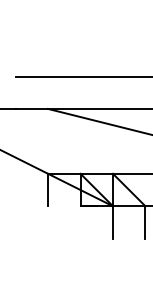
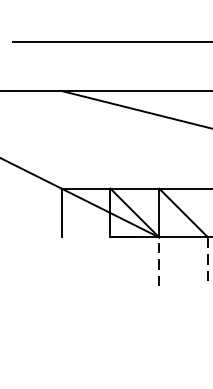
line: (113, 222) -> (159, 261), solid -> dashed
line: (145, 222) -> (208, 261), solid -> dashed

